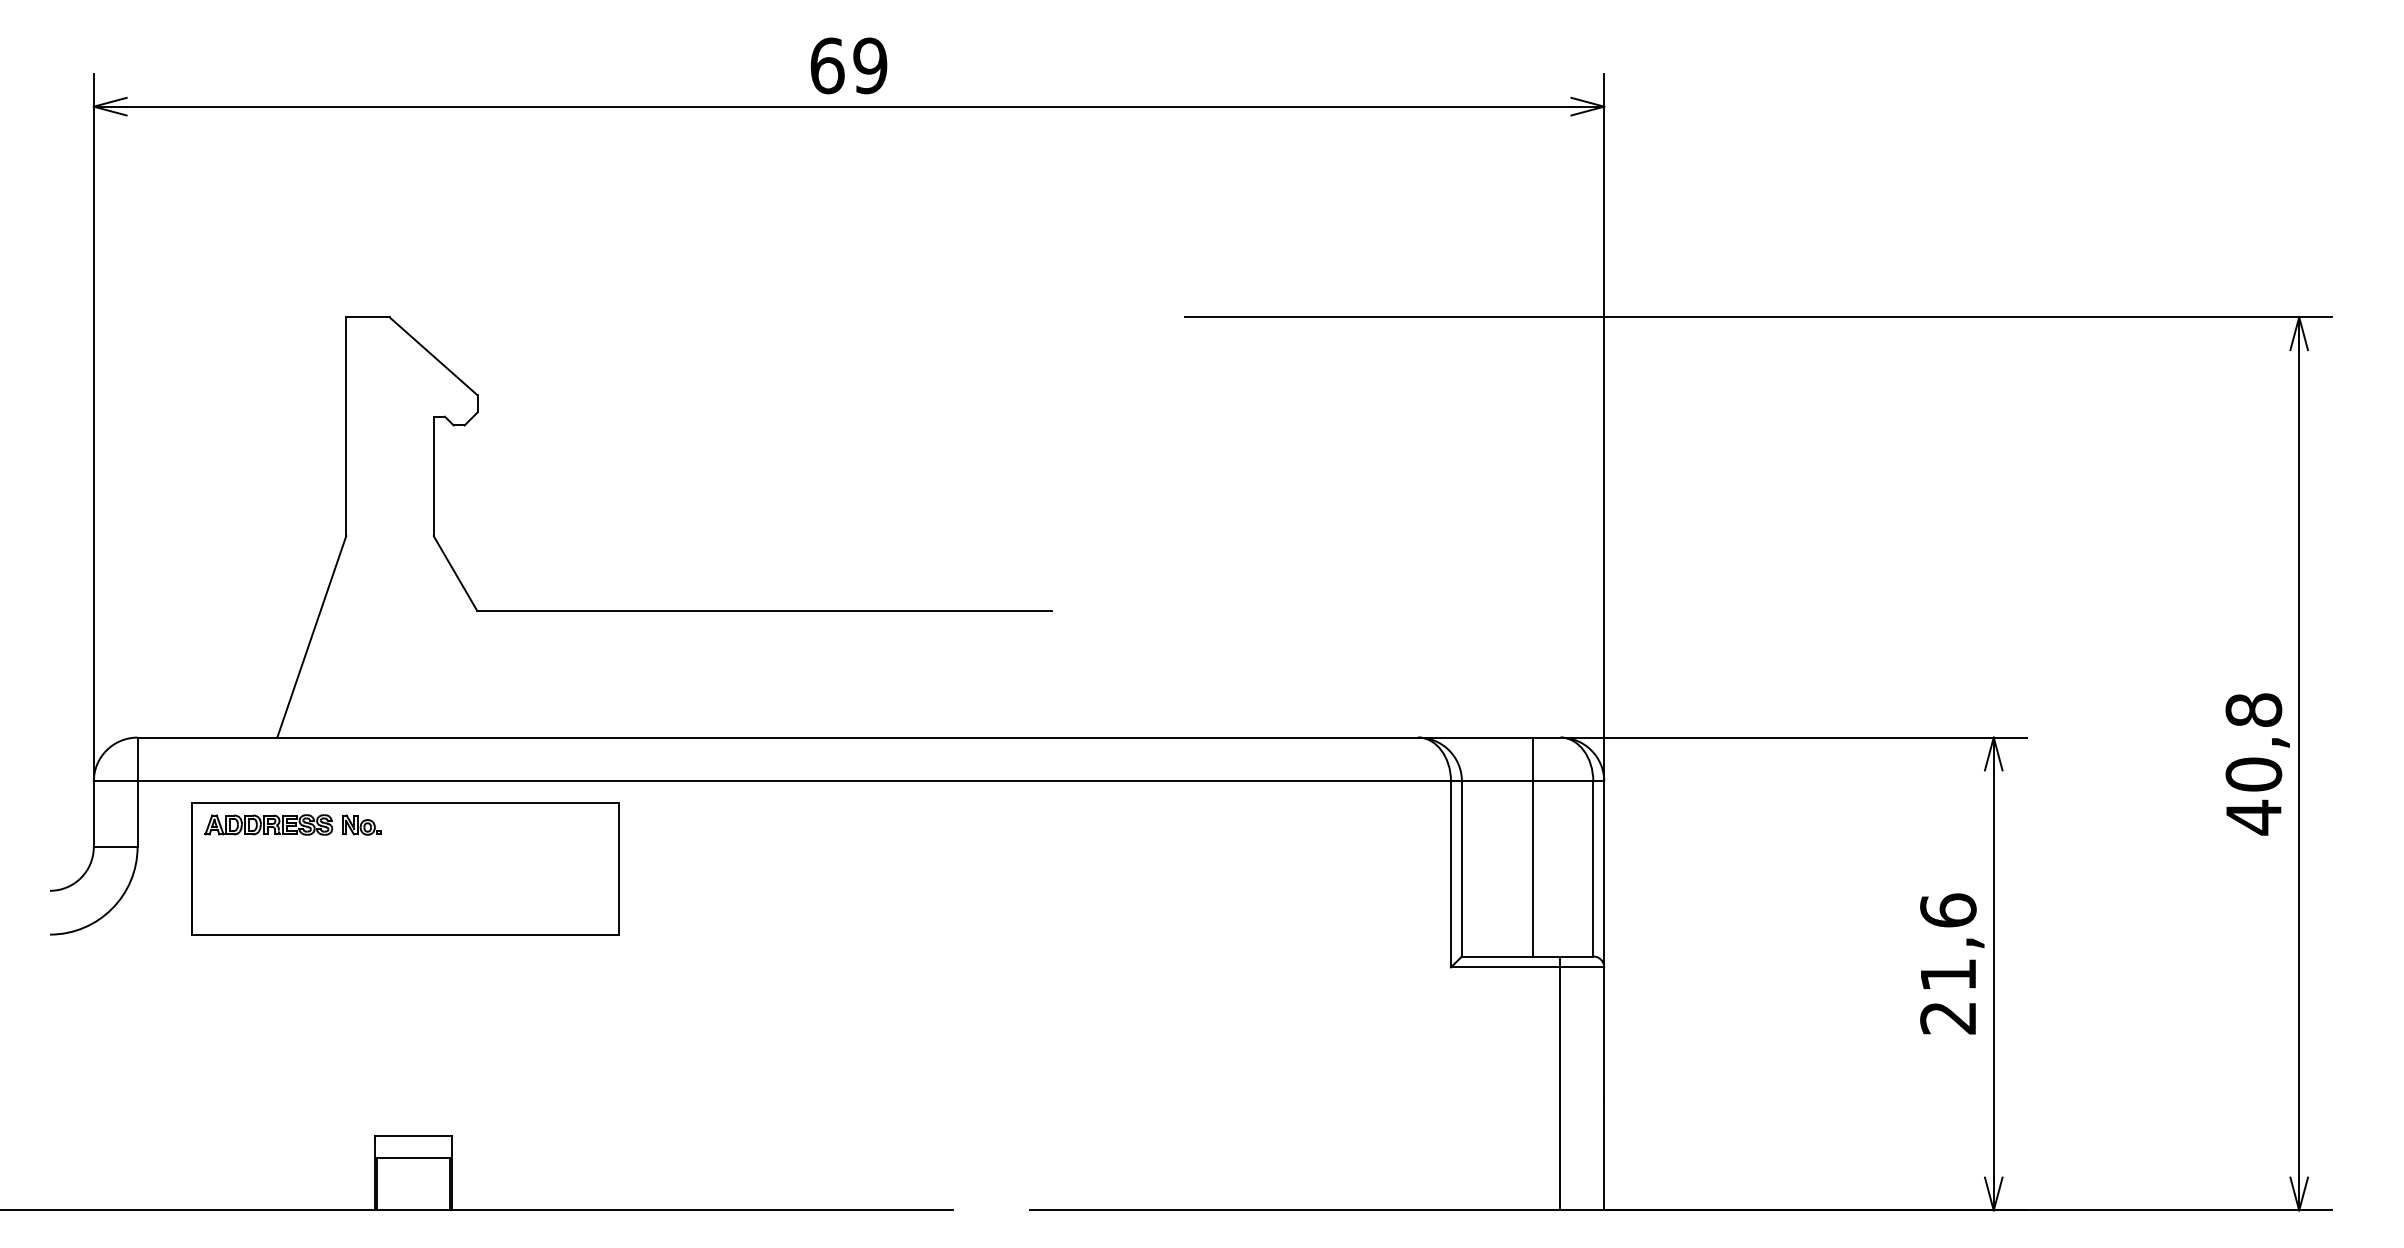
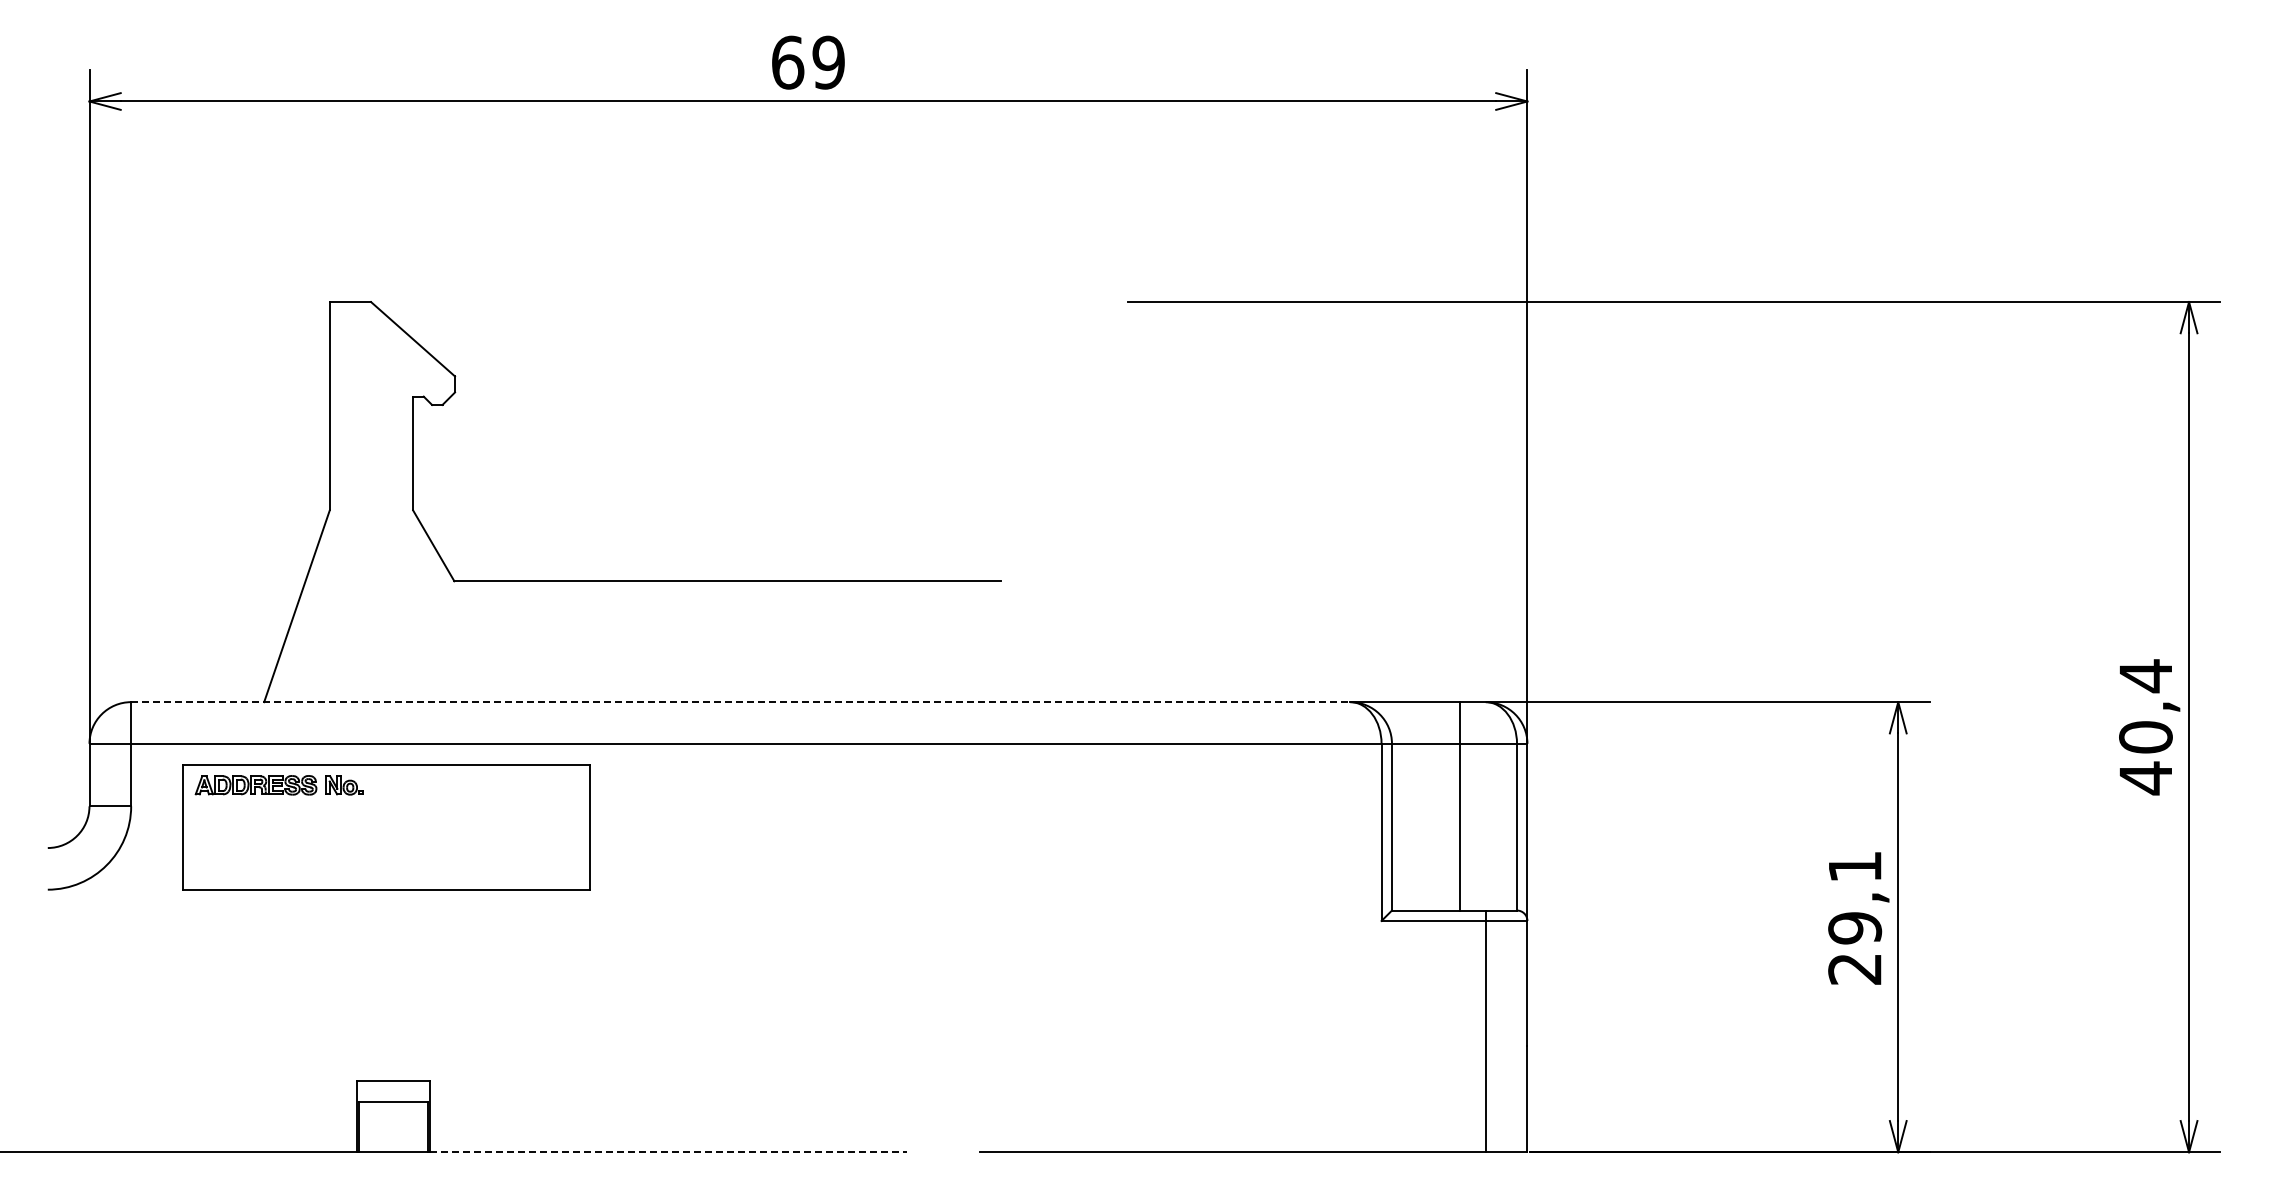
text: (2253, 710) -> (2145, 676), 40,8 -> 40,4
line: (777, 737) -> (740, 702), solid -> dashed
text: (1948, 942) -> (1855, 897), 21,6 -> 29,1
line: (702, 1210) -> (668, 1152), solid -> dashed

